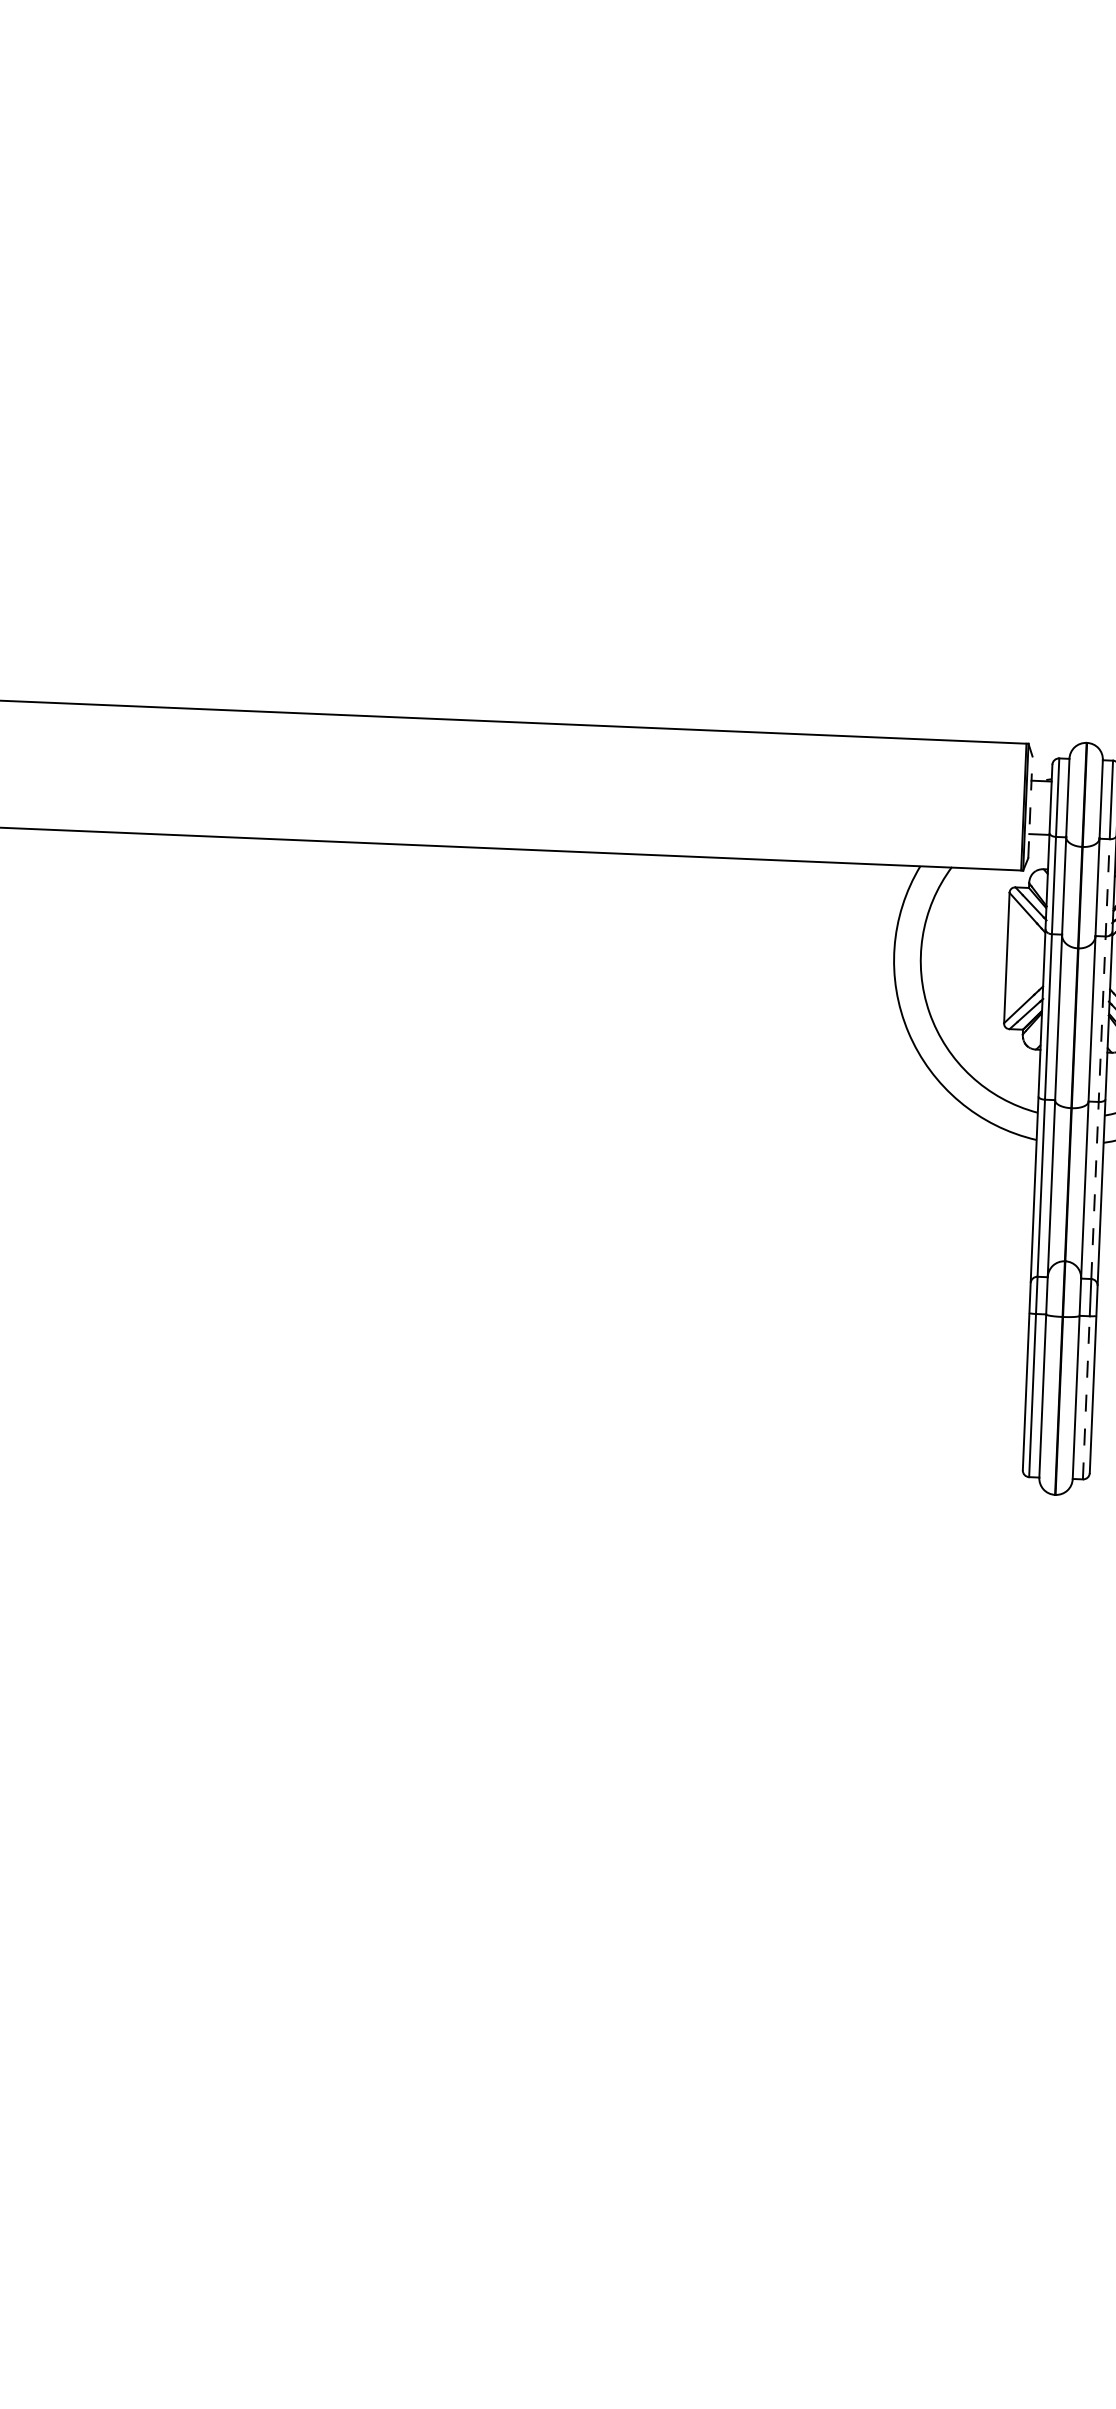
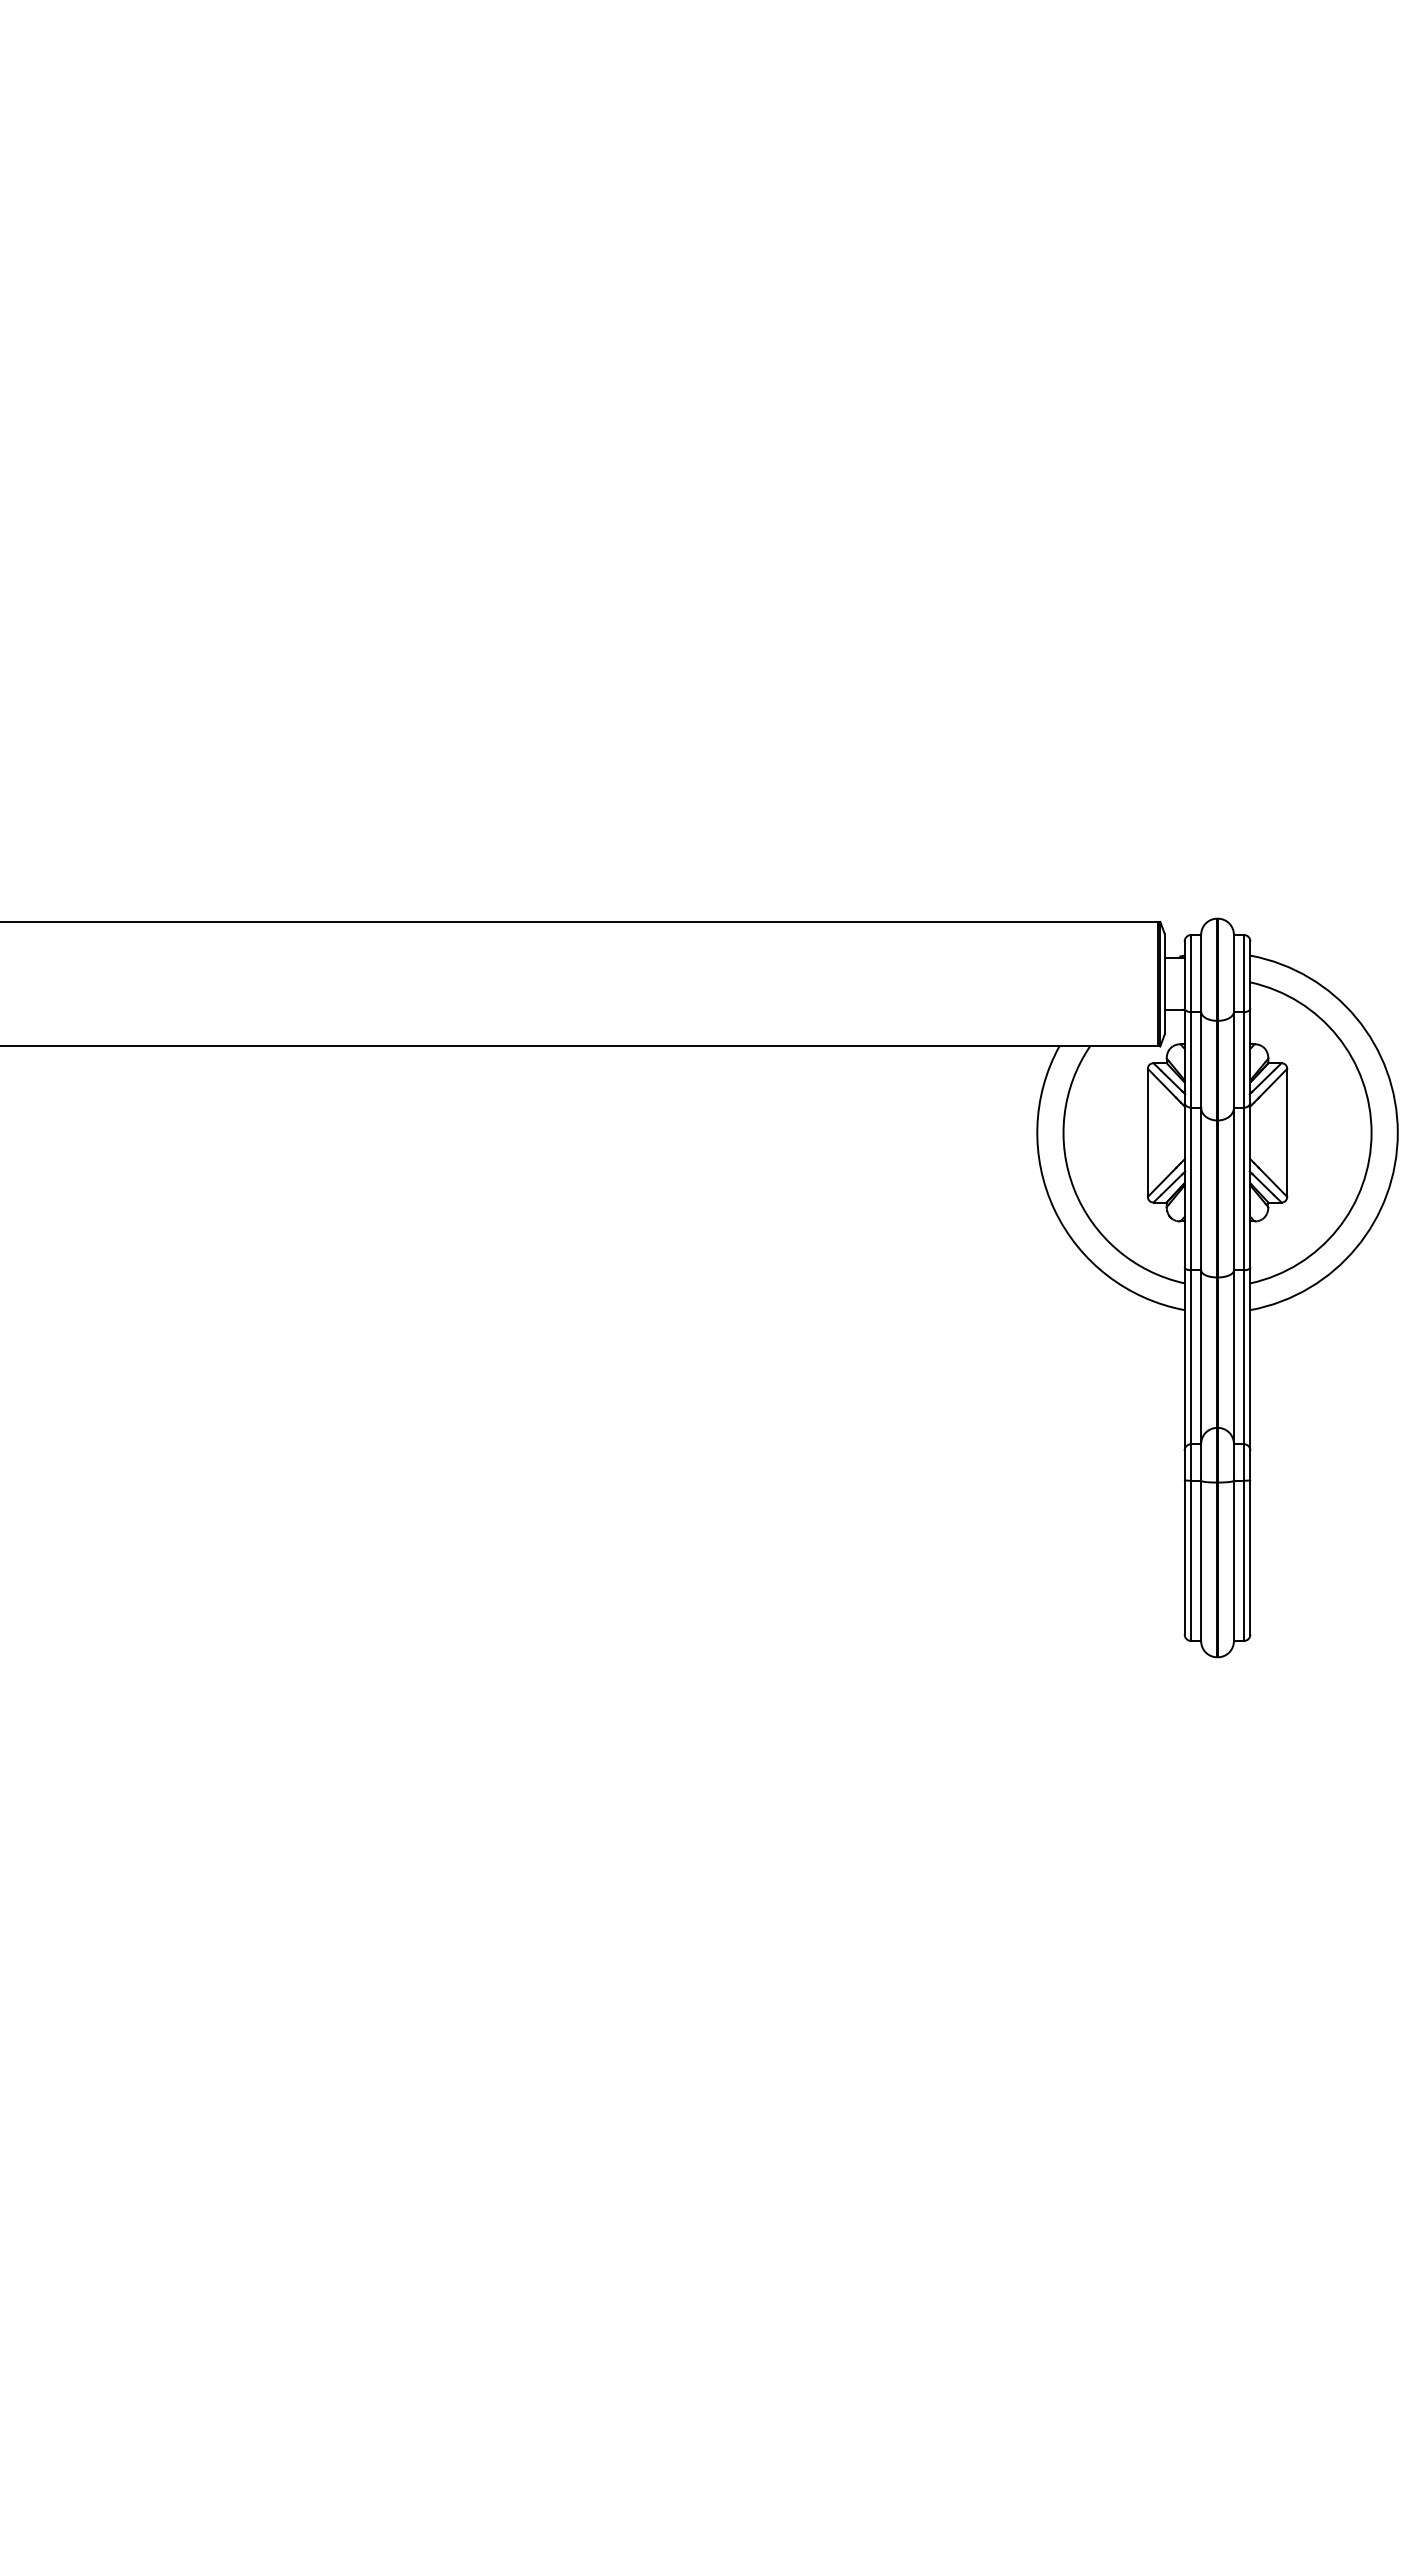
line: (1030, 807) -> (1164, 984), dashed -> solid
line: (1100, 1058) -> (1243, 1227), dashed -> solid
line: (1085, 1397) -> (1243, 1560), dashed -> solid

